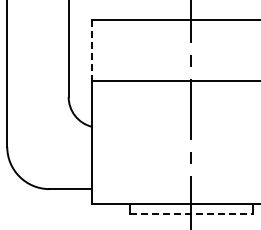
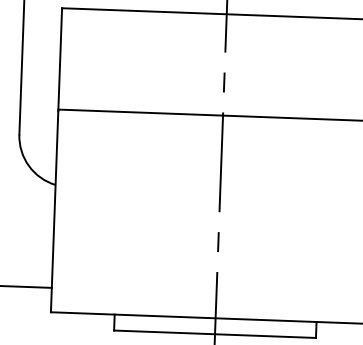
line: (91, 50) -> (59, 59), dashed -> solid
line: (191, 213) -> (215, 334), dashed -> solid

